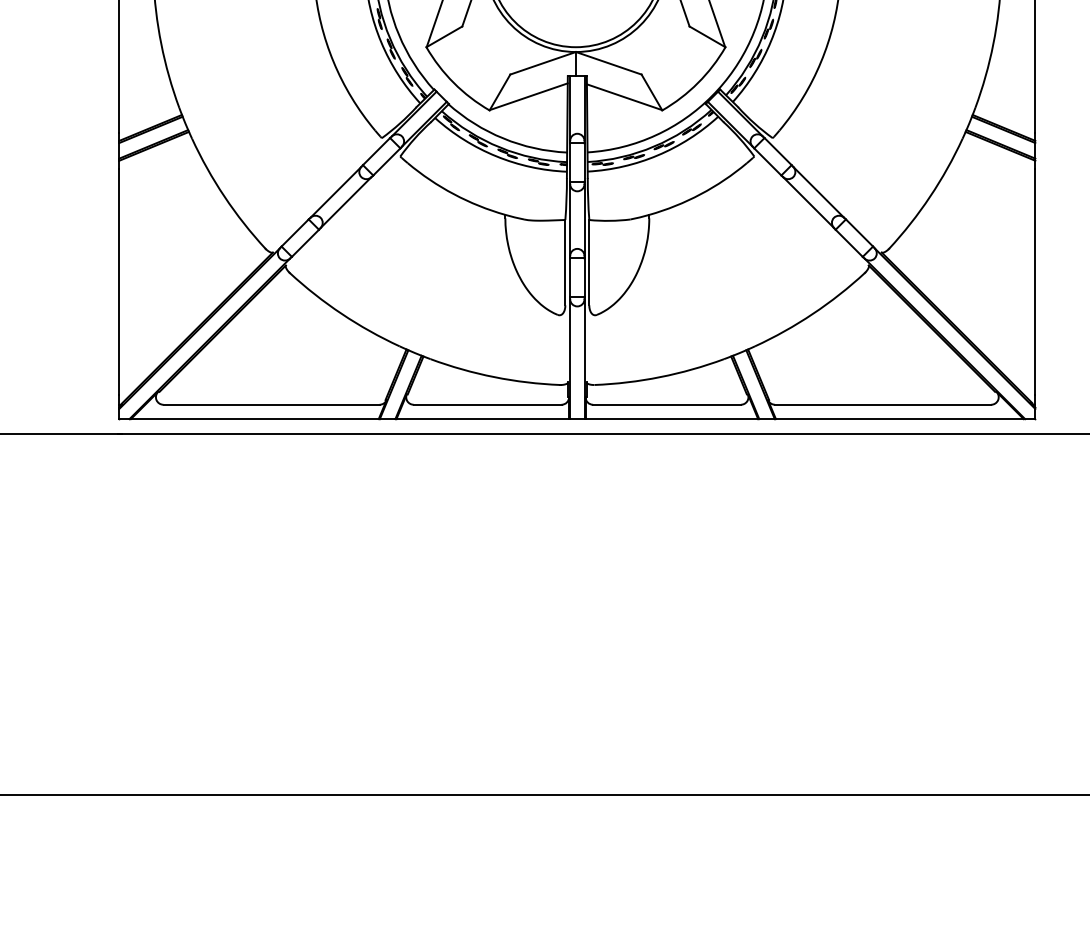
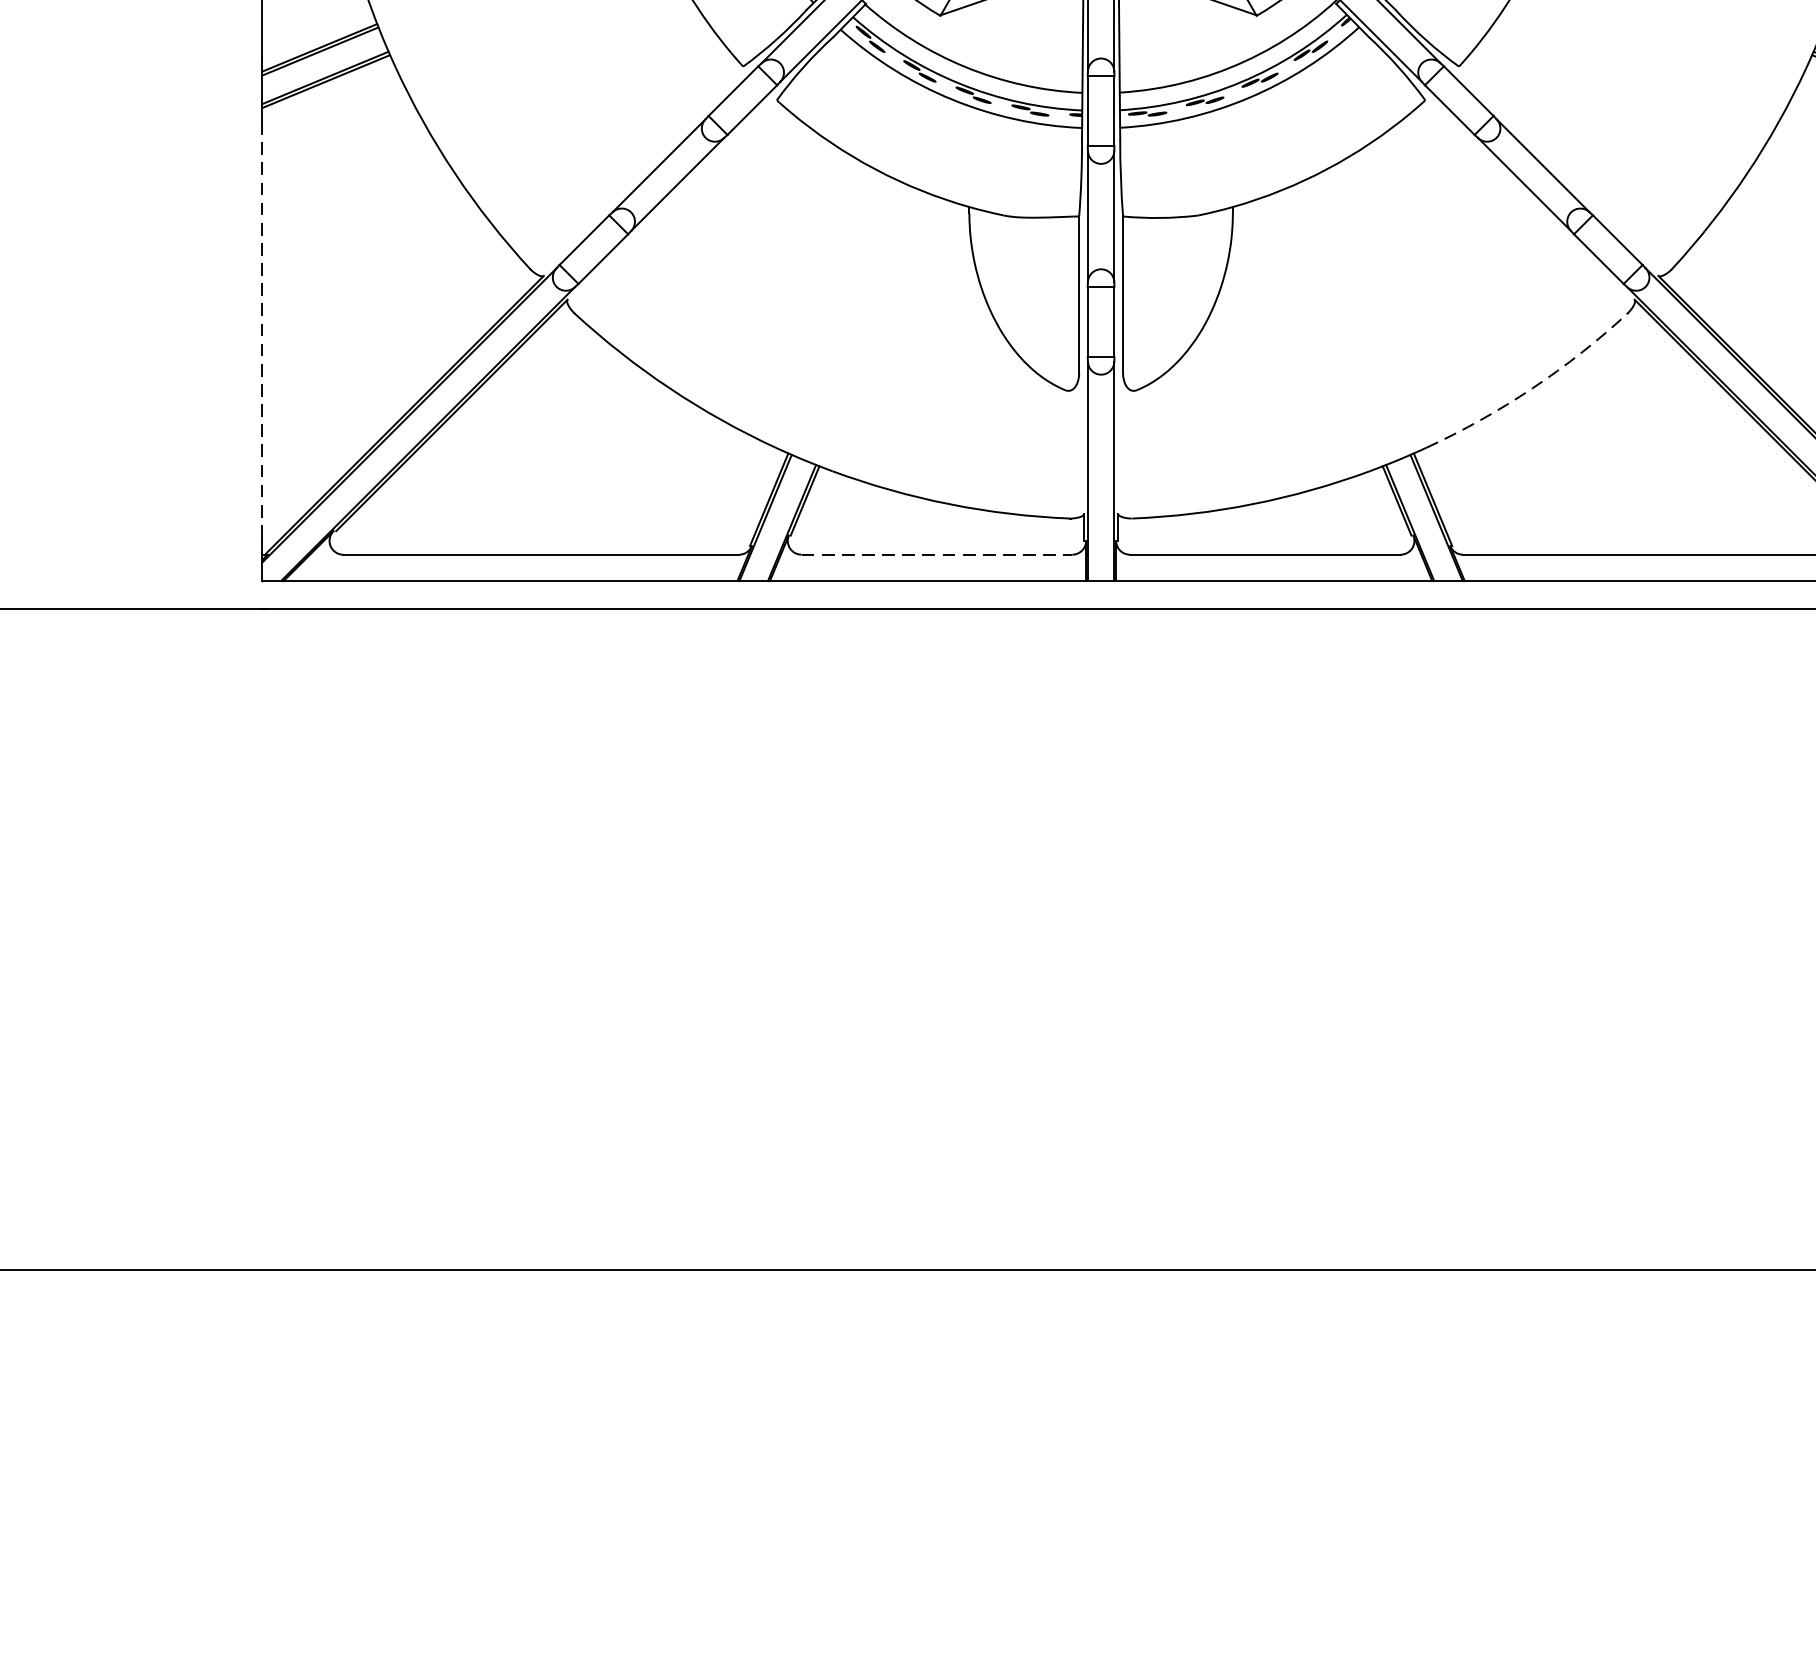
line: (119, 281) -> (262, 329), solid -> dashed
arc: (812, 313) -> (1531, 387), solid -> dashed
line: (487, 404) -> (936, 554), solid -> dashed

